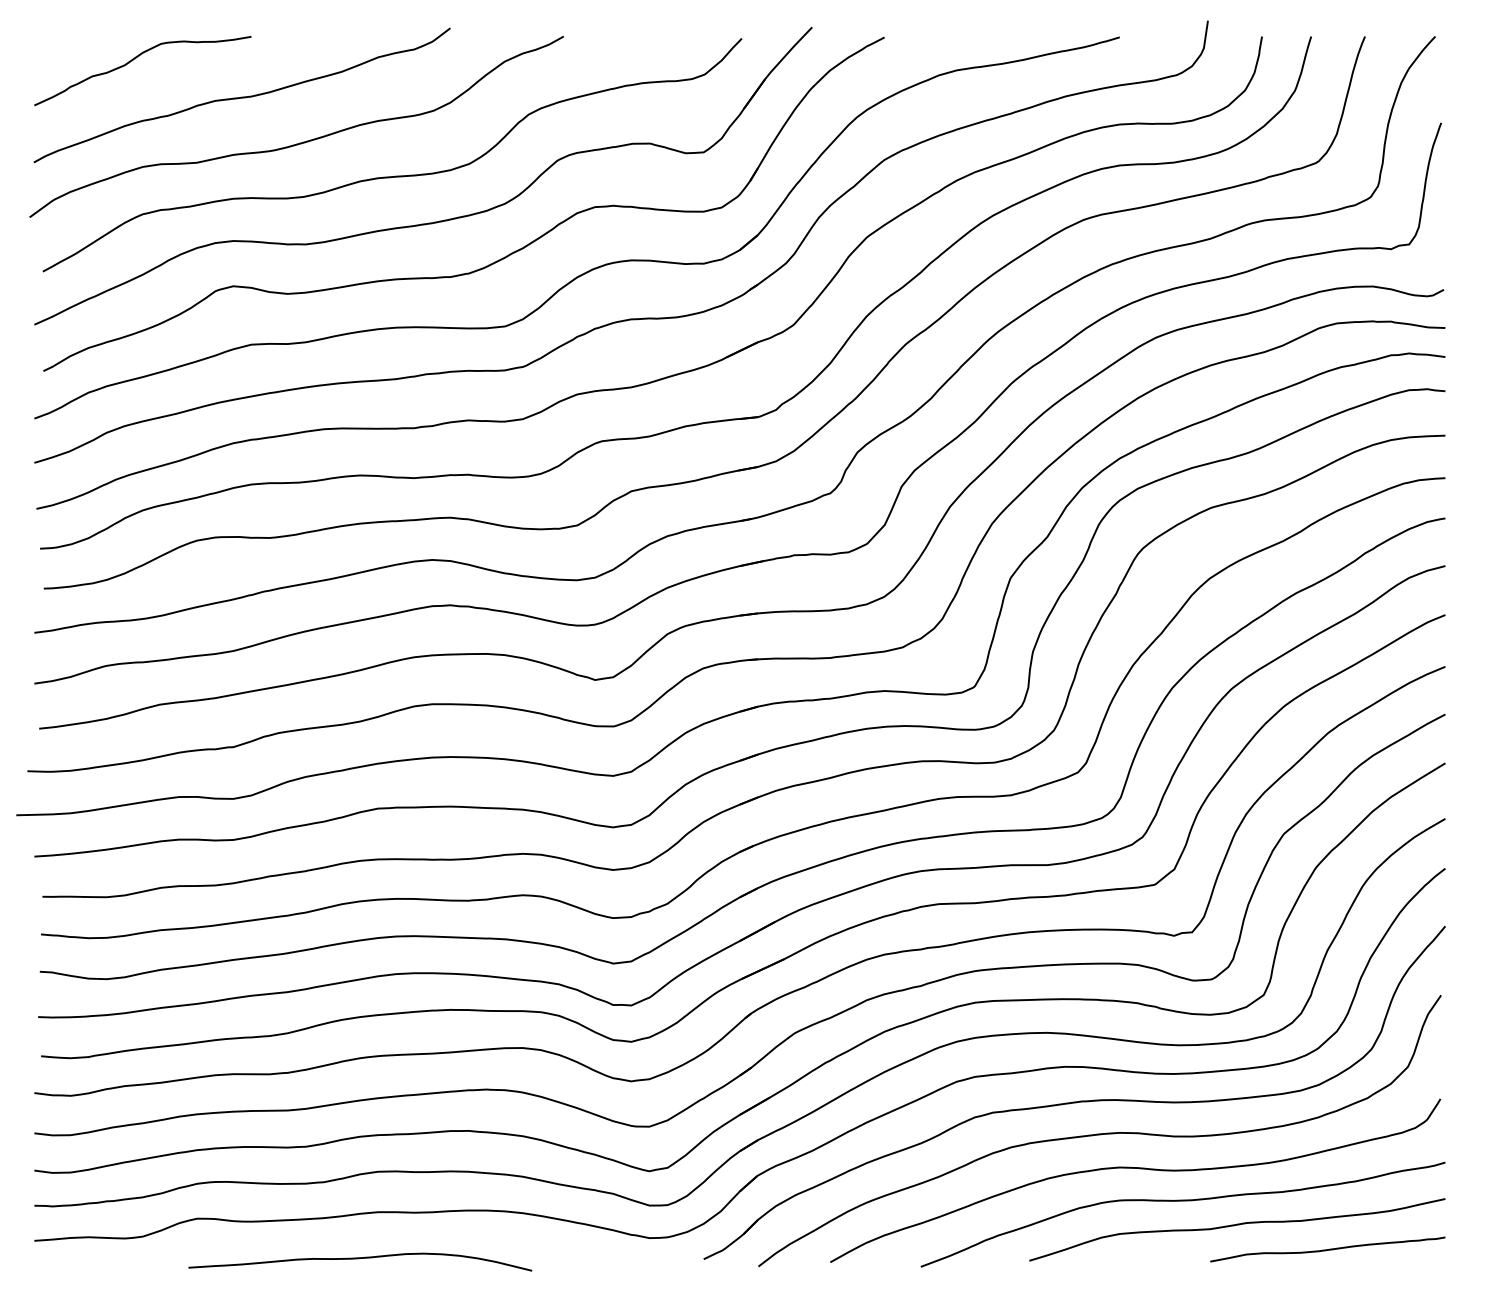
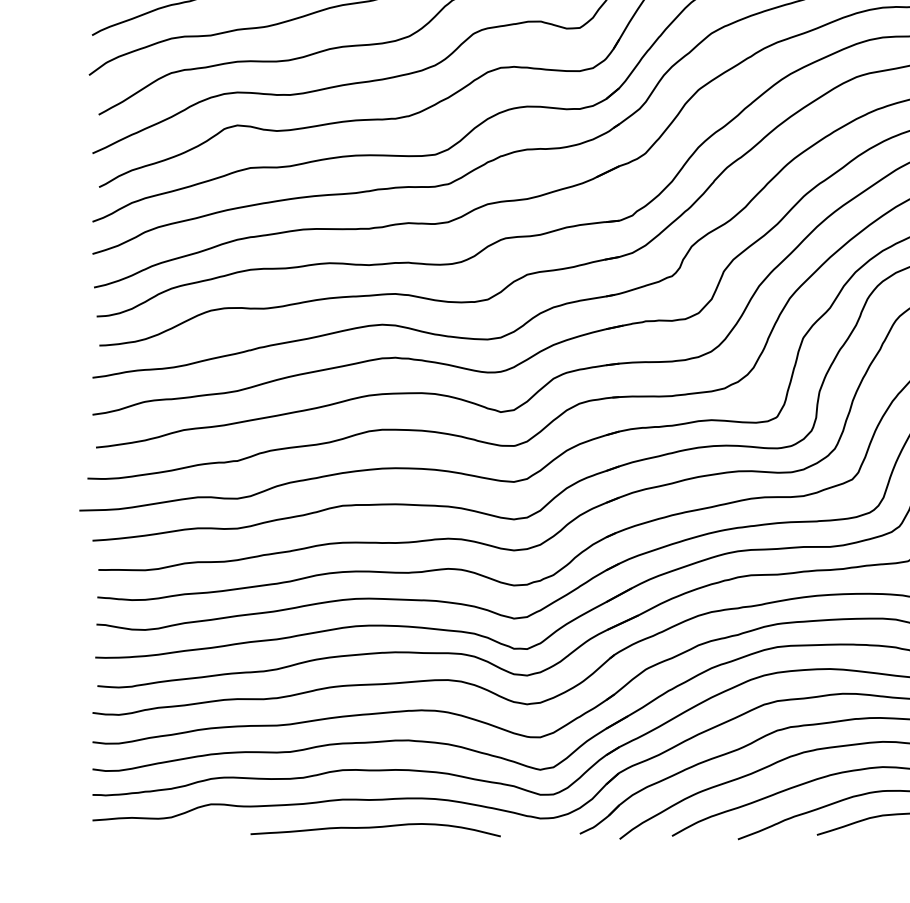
curve: (359, 1259) -> (375, 828), moved

